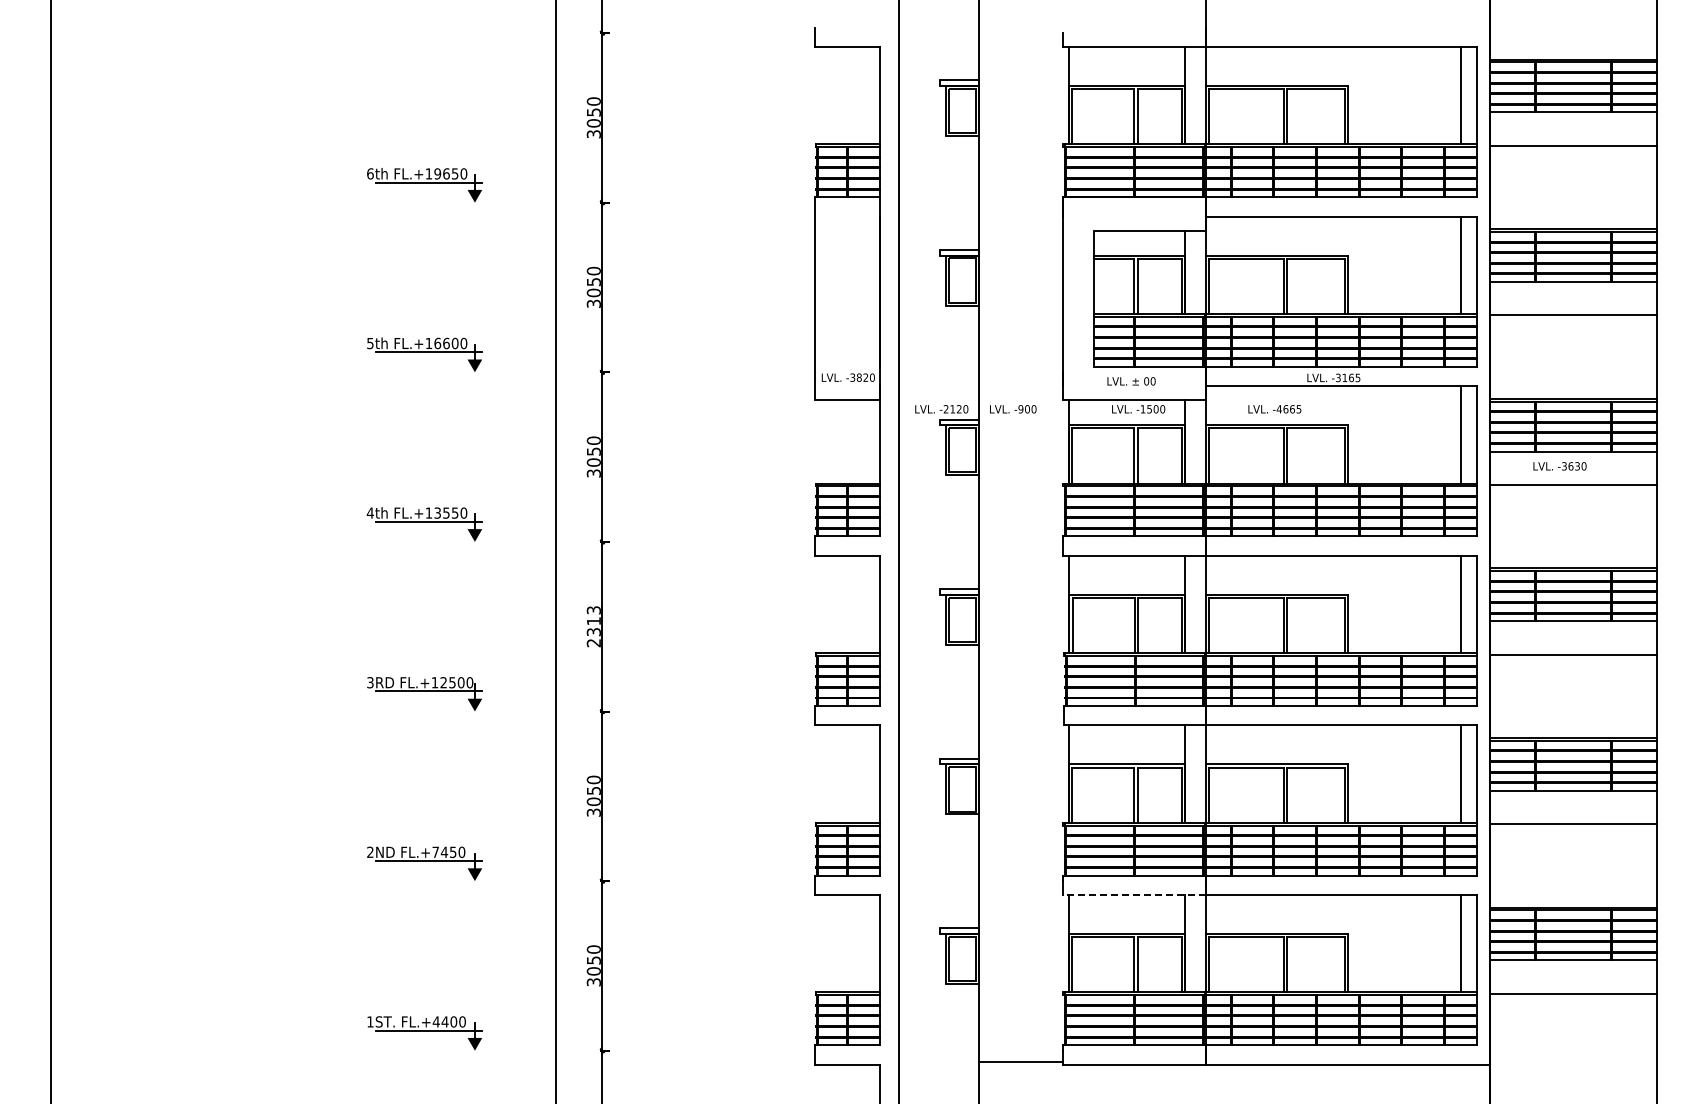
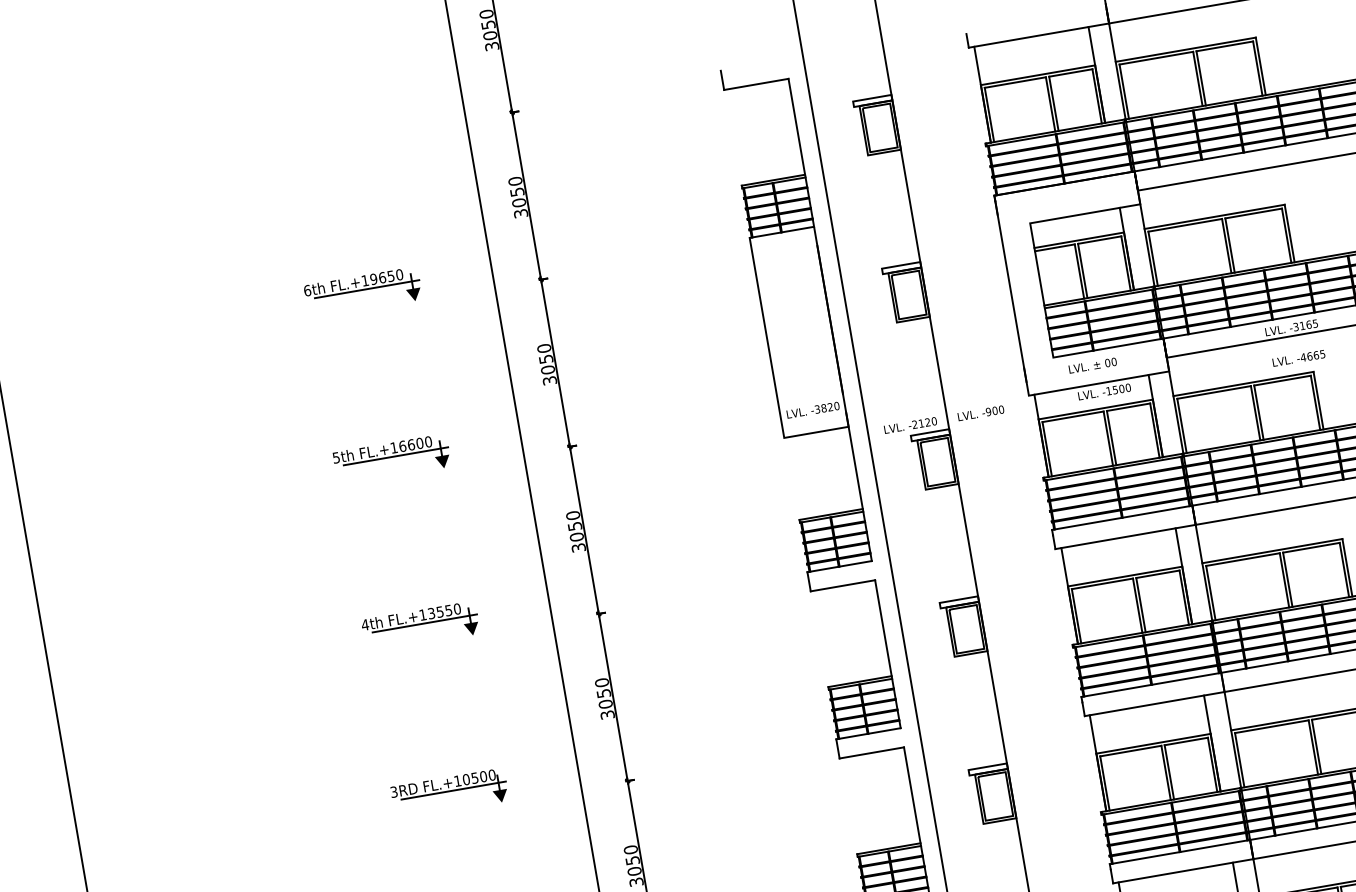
text: (1274, 409) -> (1298, 358), moved
text: (593, 626) -> (604, 698), 2313 -> 3050
text: (443, 682) -> (466, 779), FL.+12500 -> FL.+10500
line: (1134, 895) -> (1183, 871), dashed -> solid

